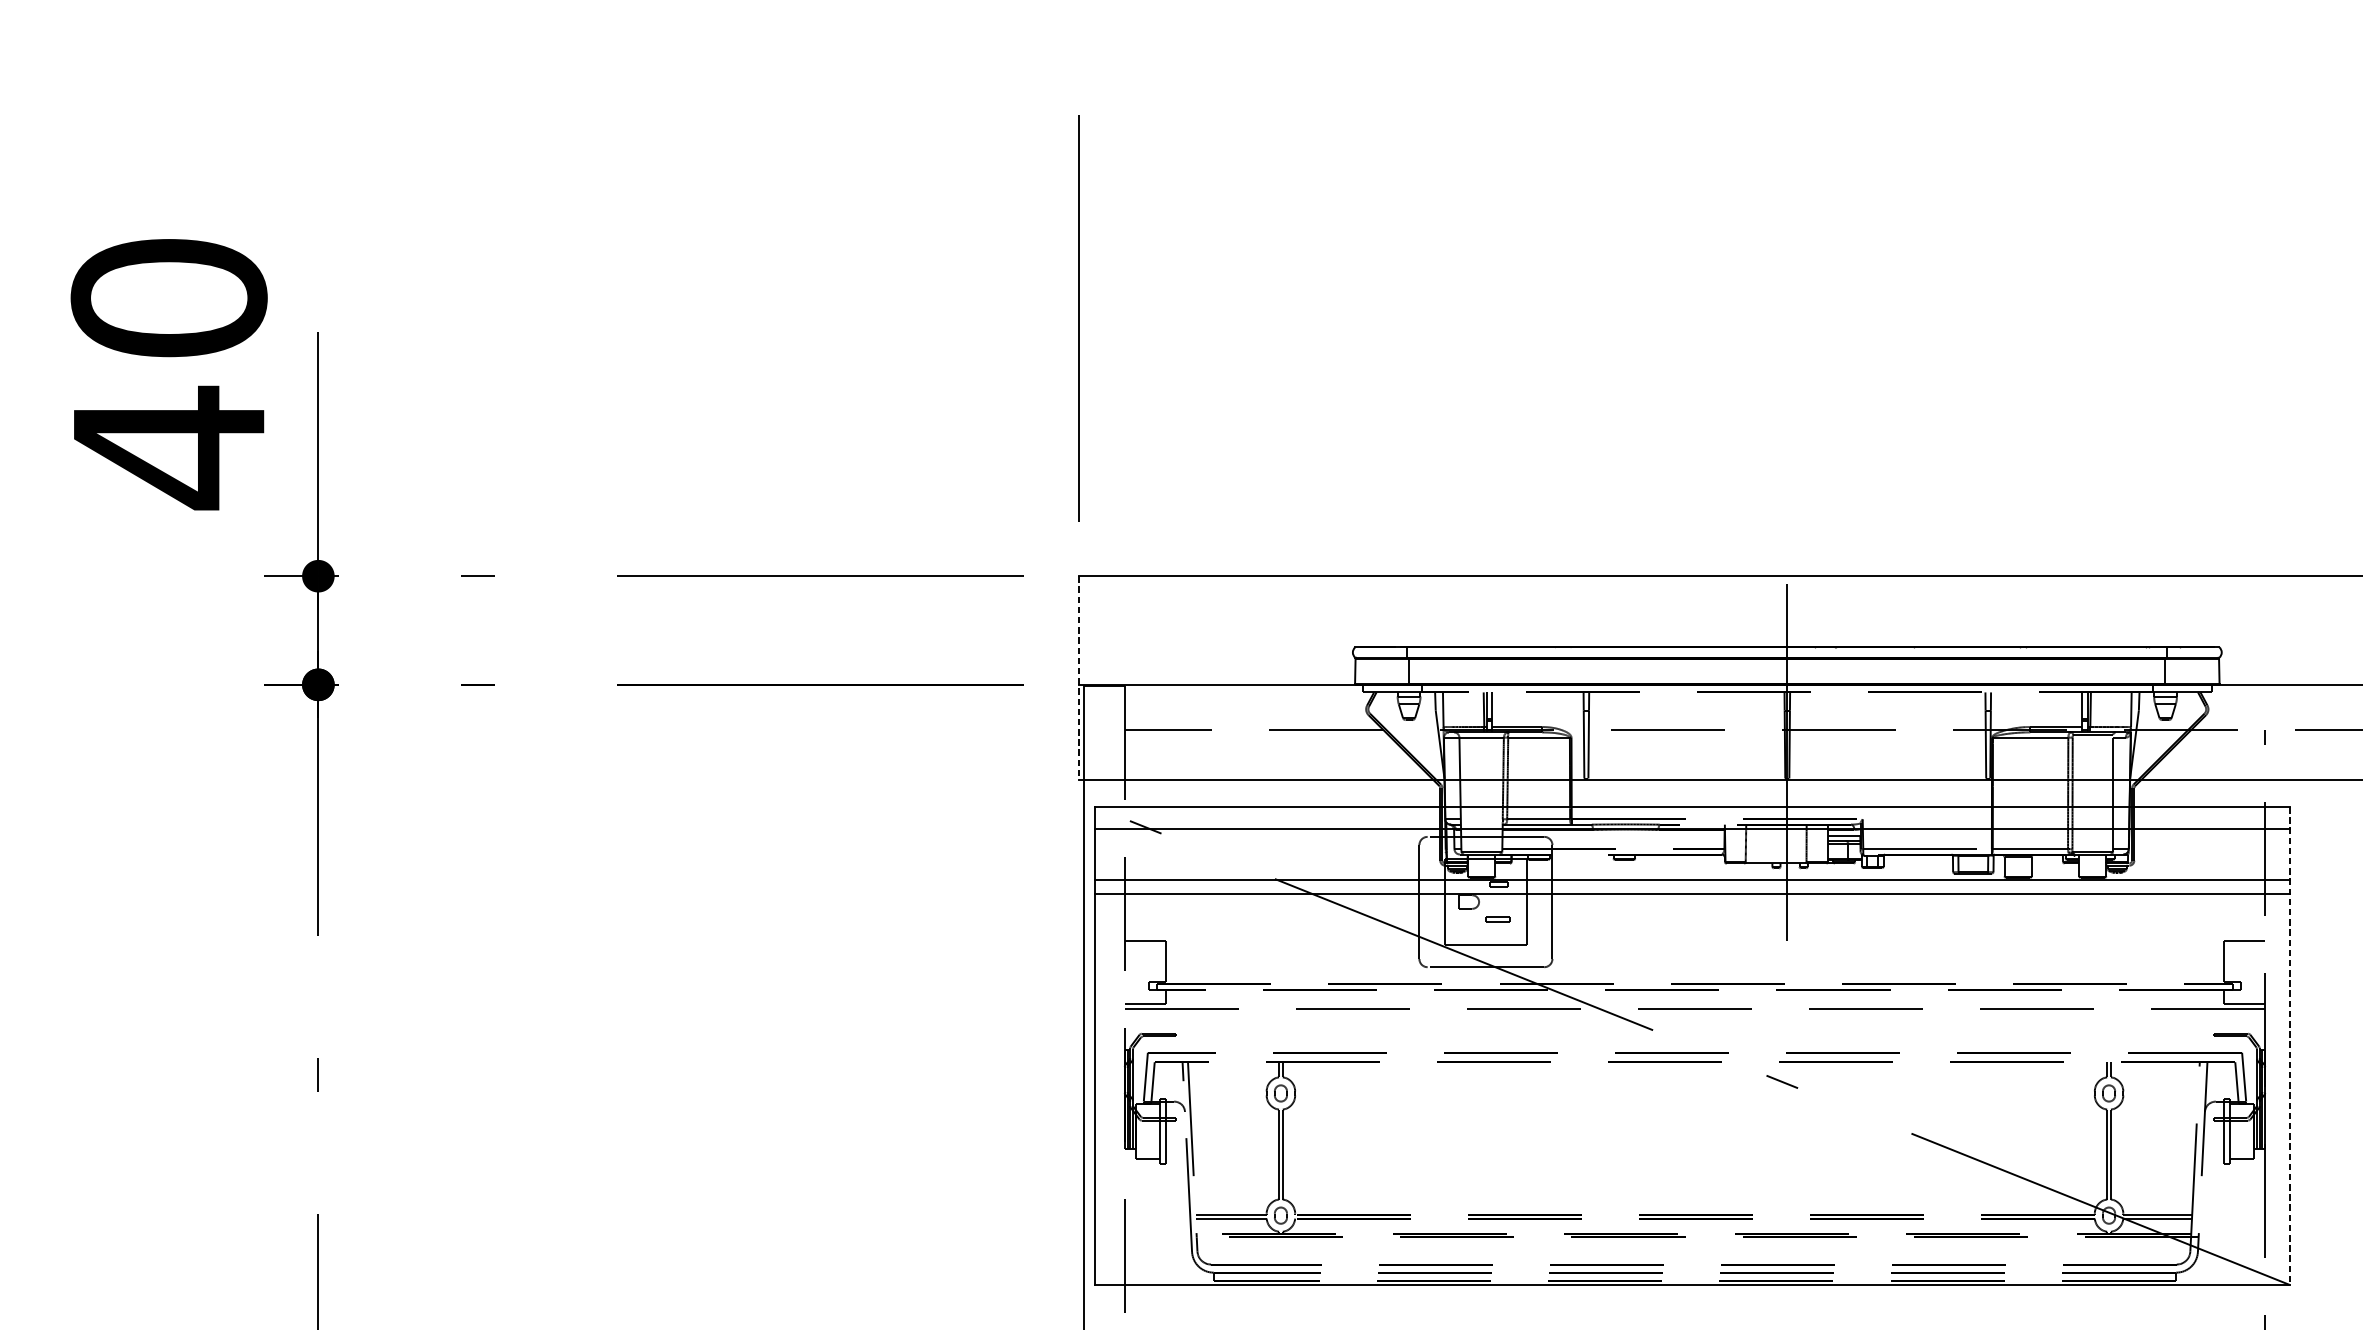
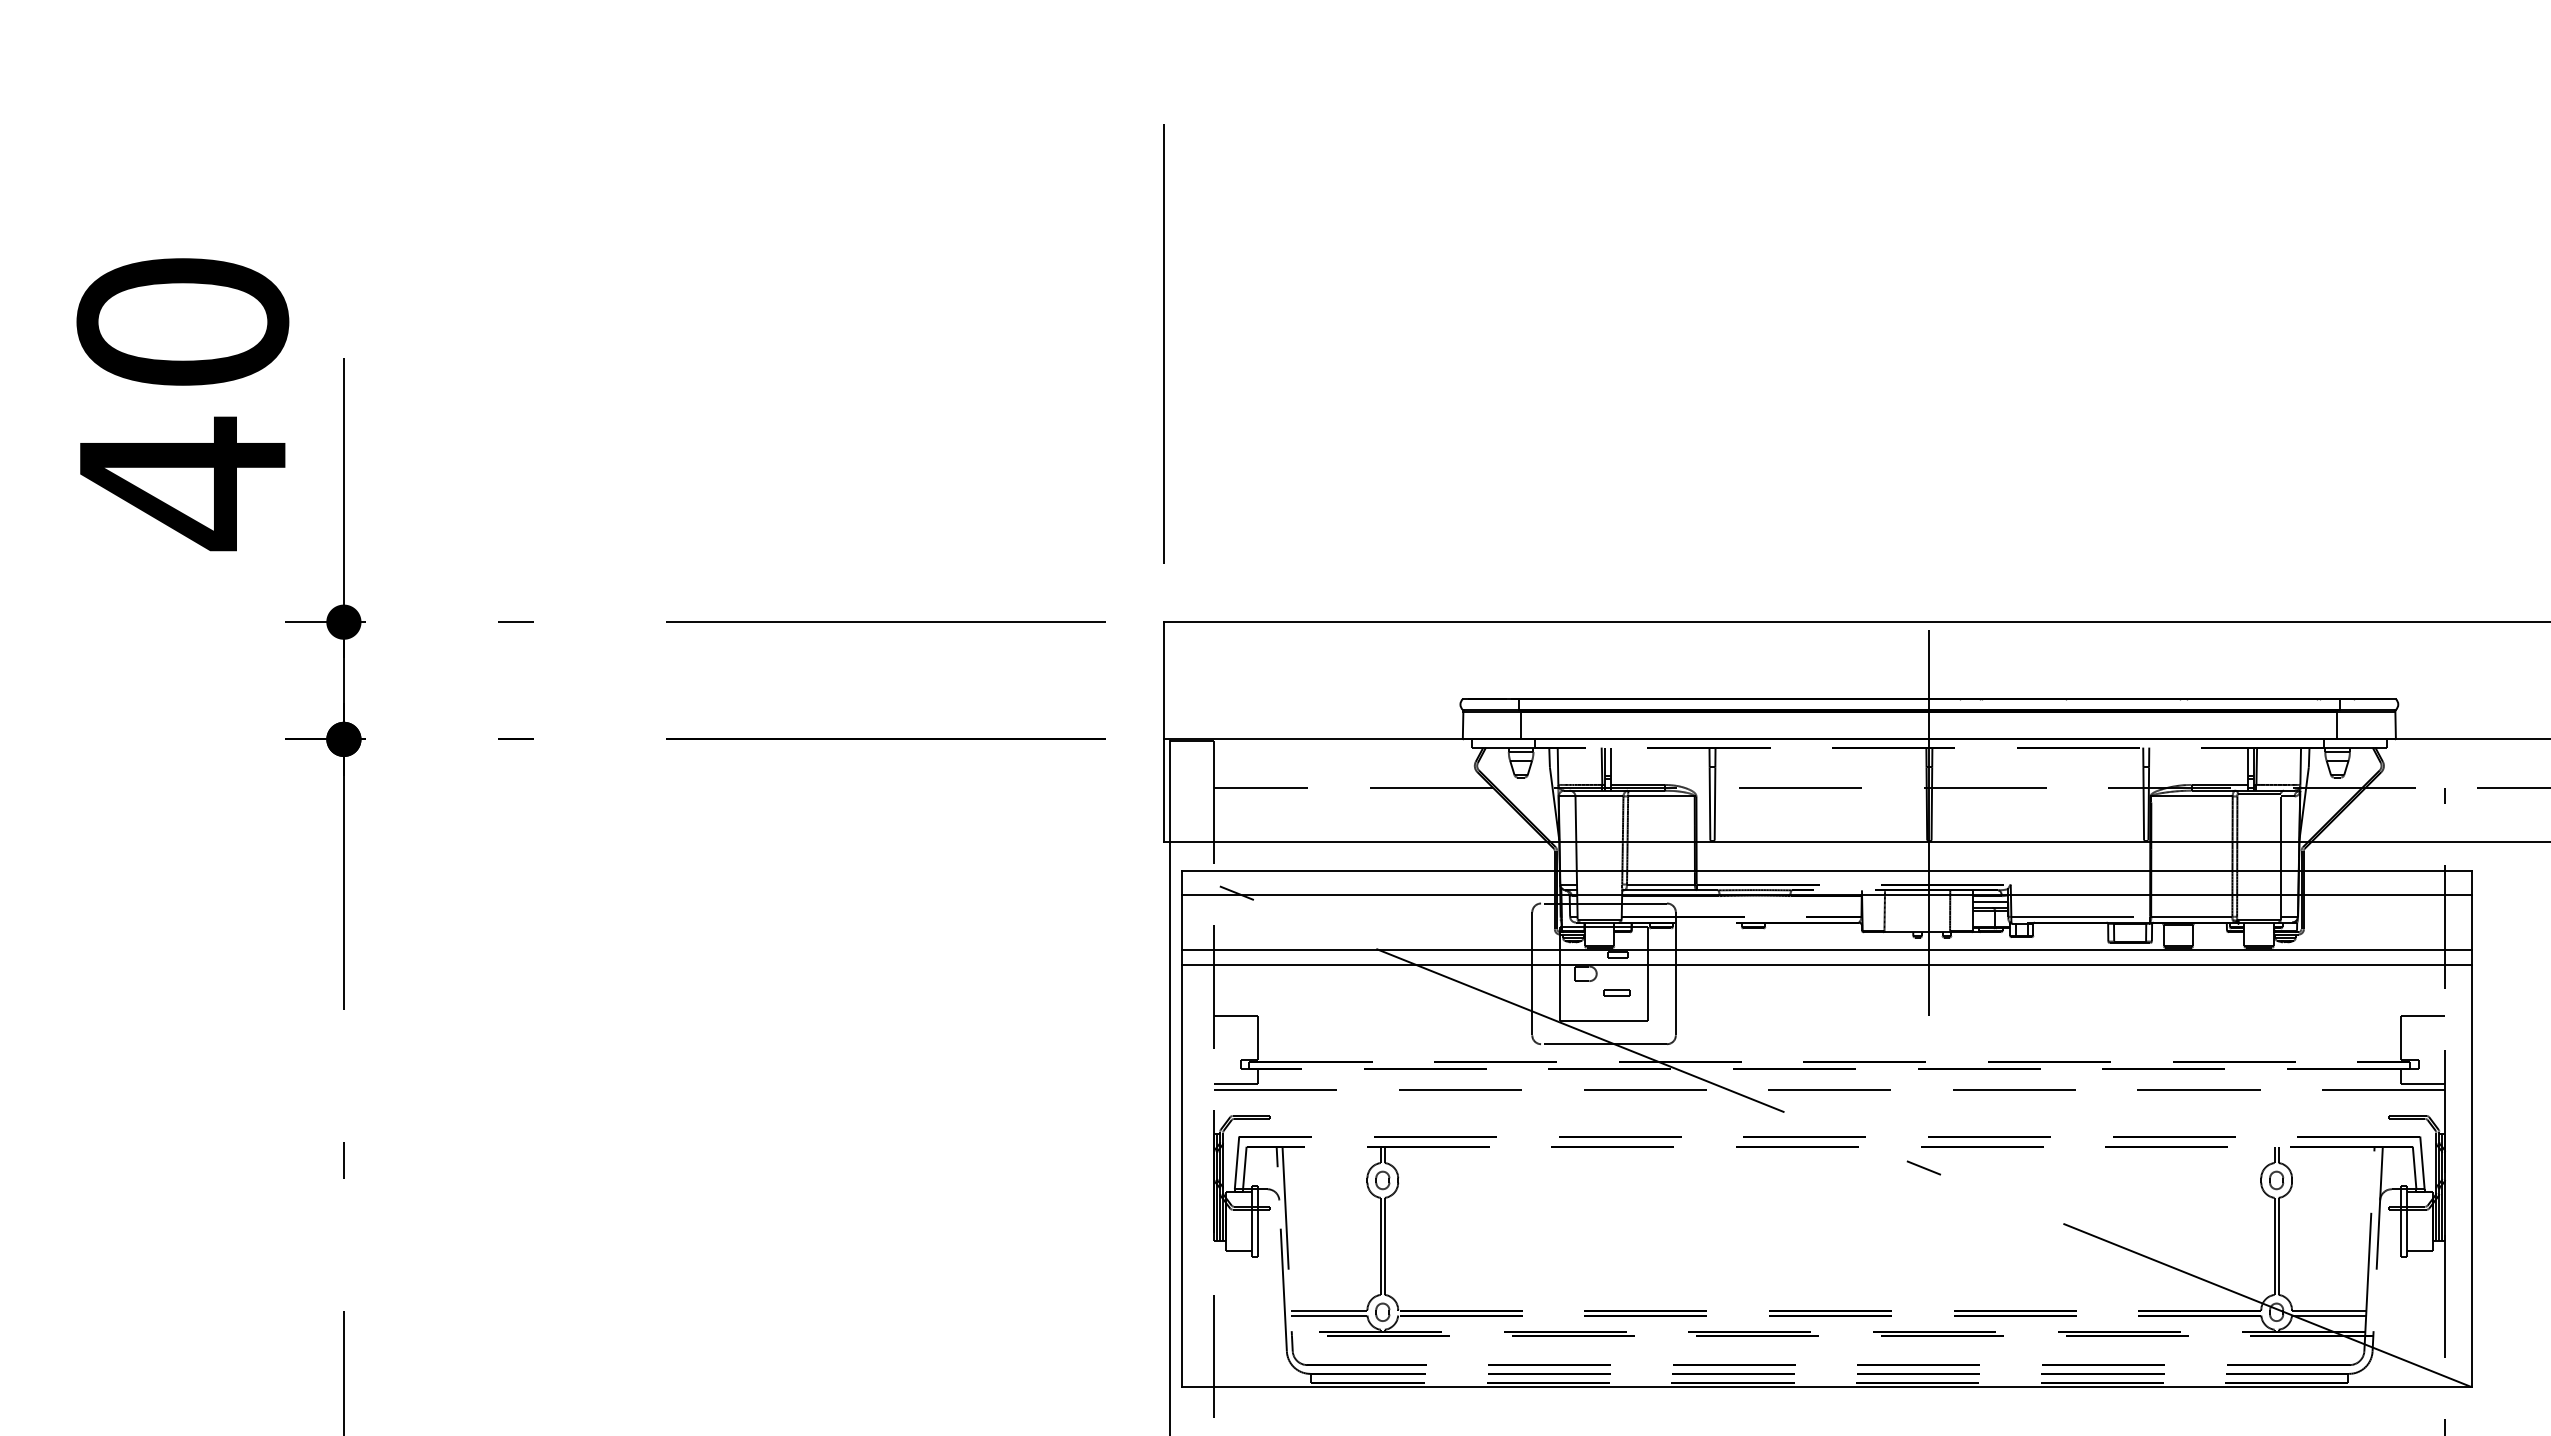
line: (1078, 678) -> (1164, 732), dashed -> solid
line: (2289, 1046) -> (2471, 1129), dashed -> solid

